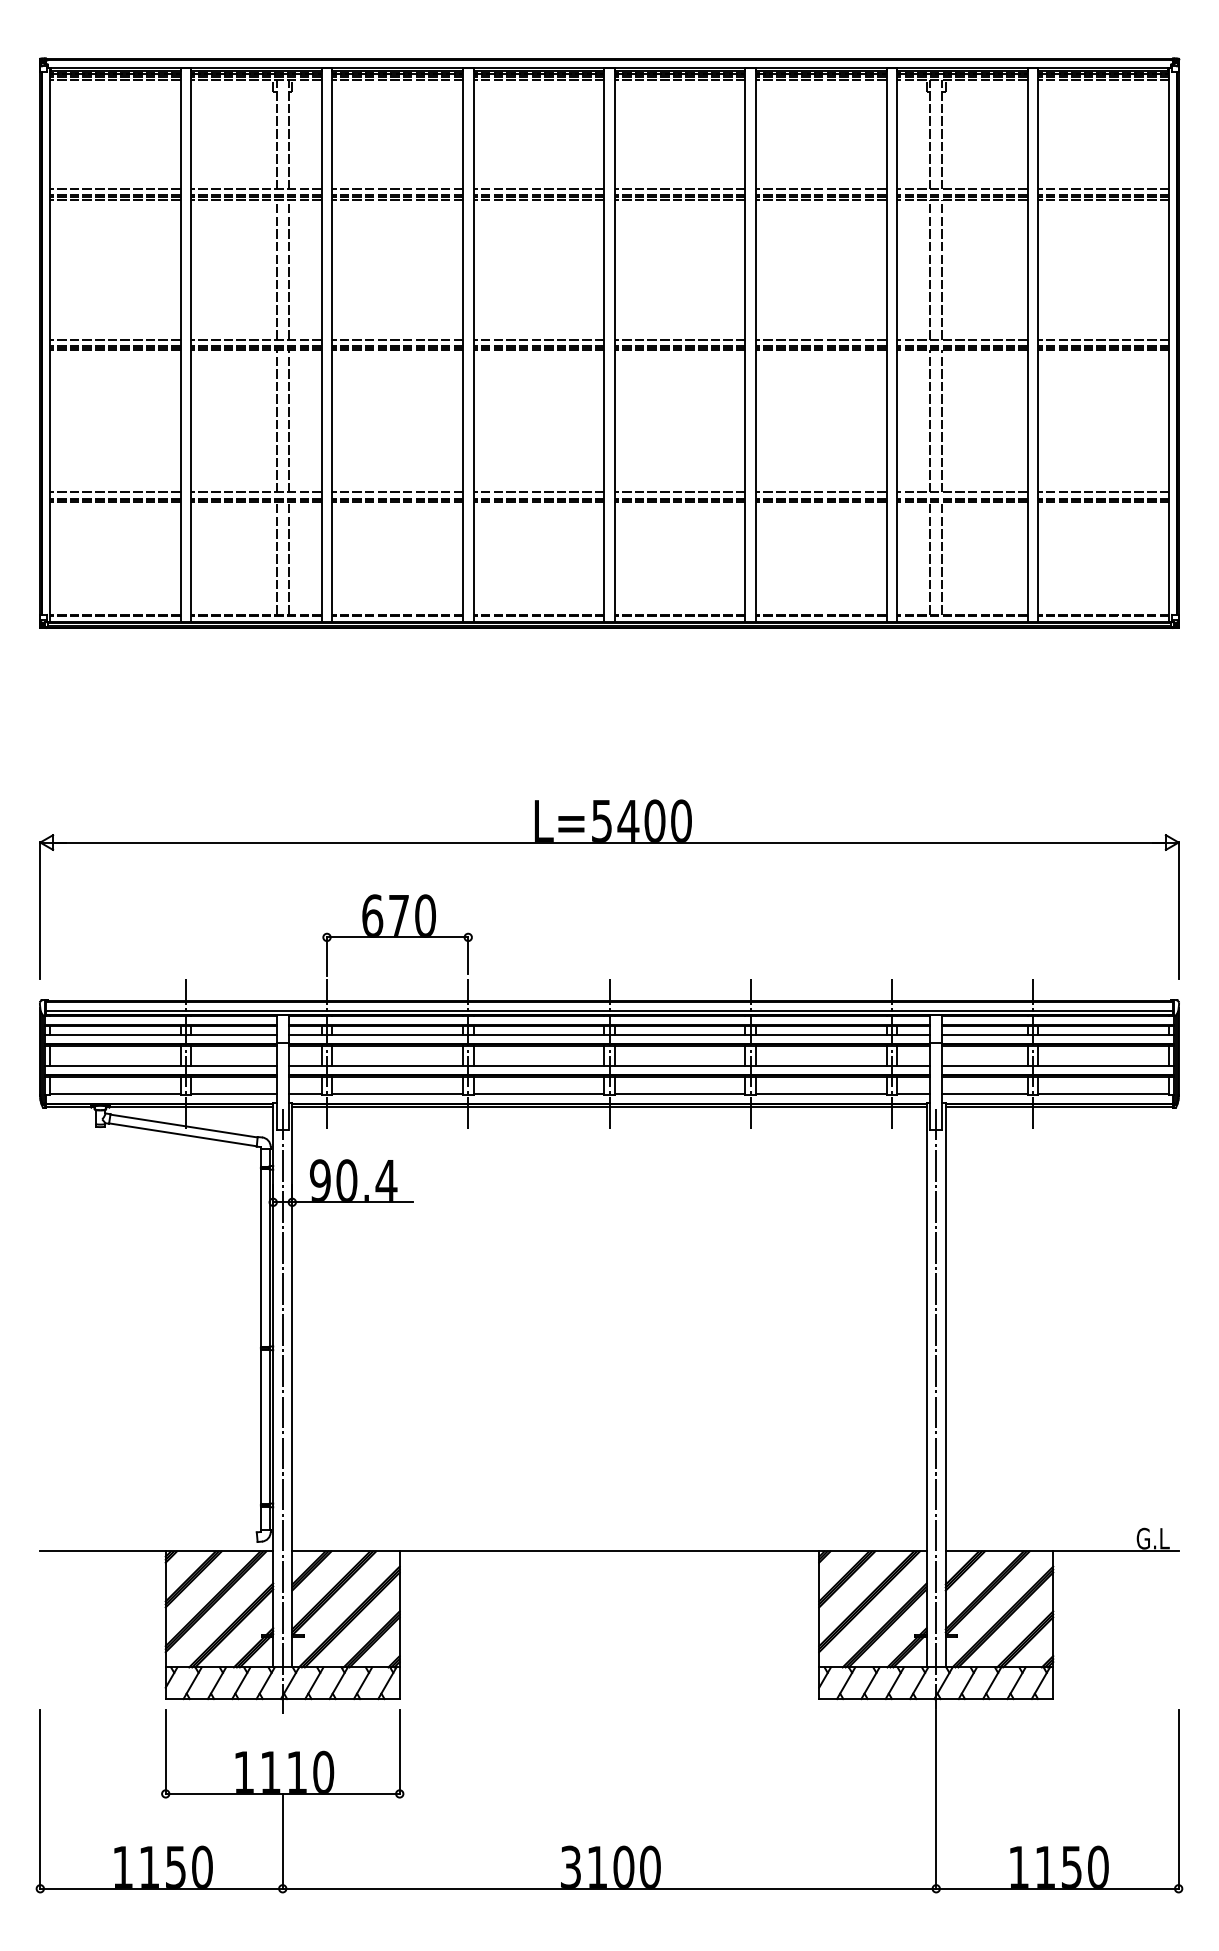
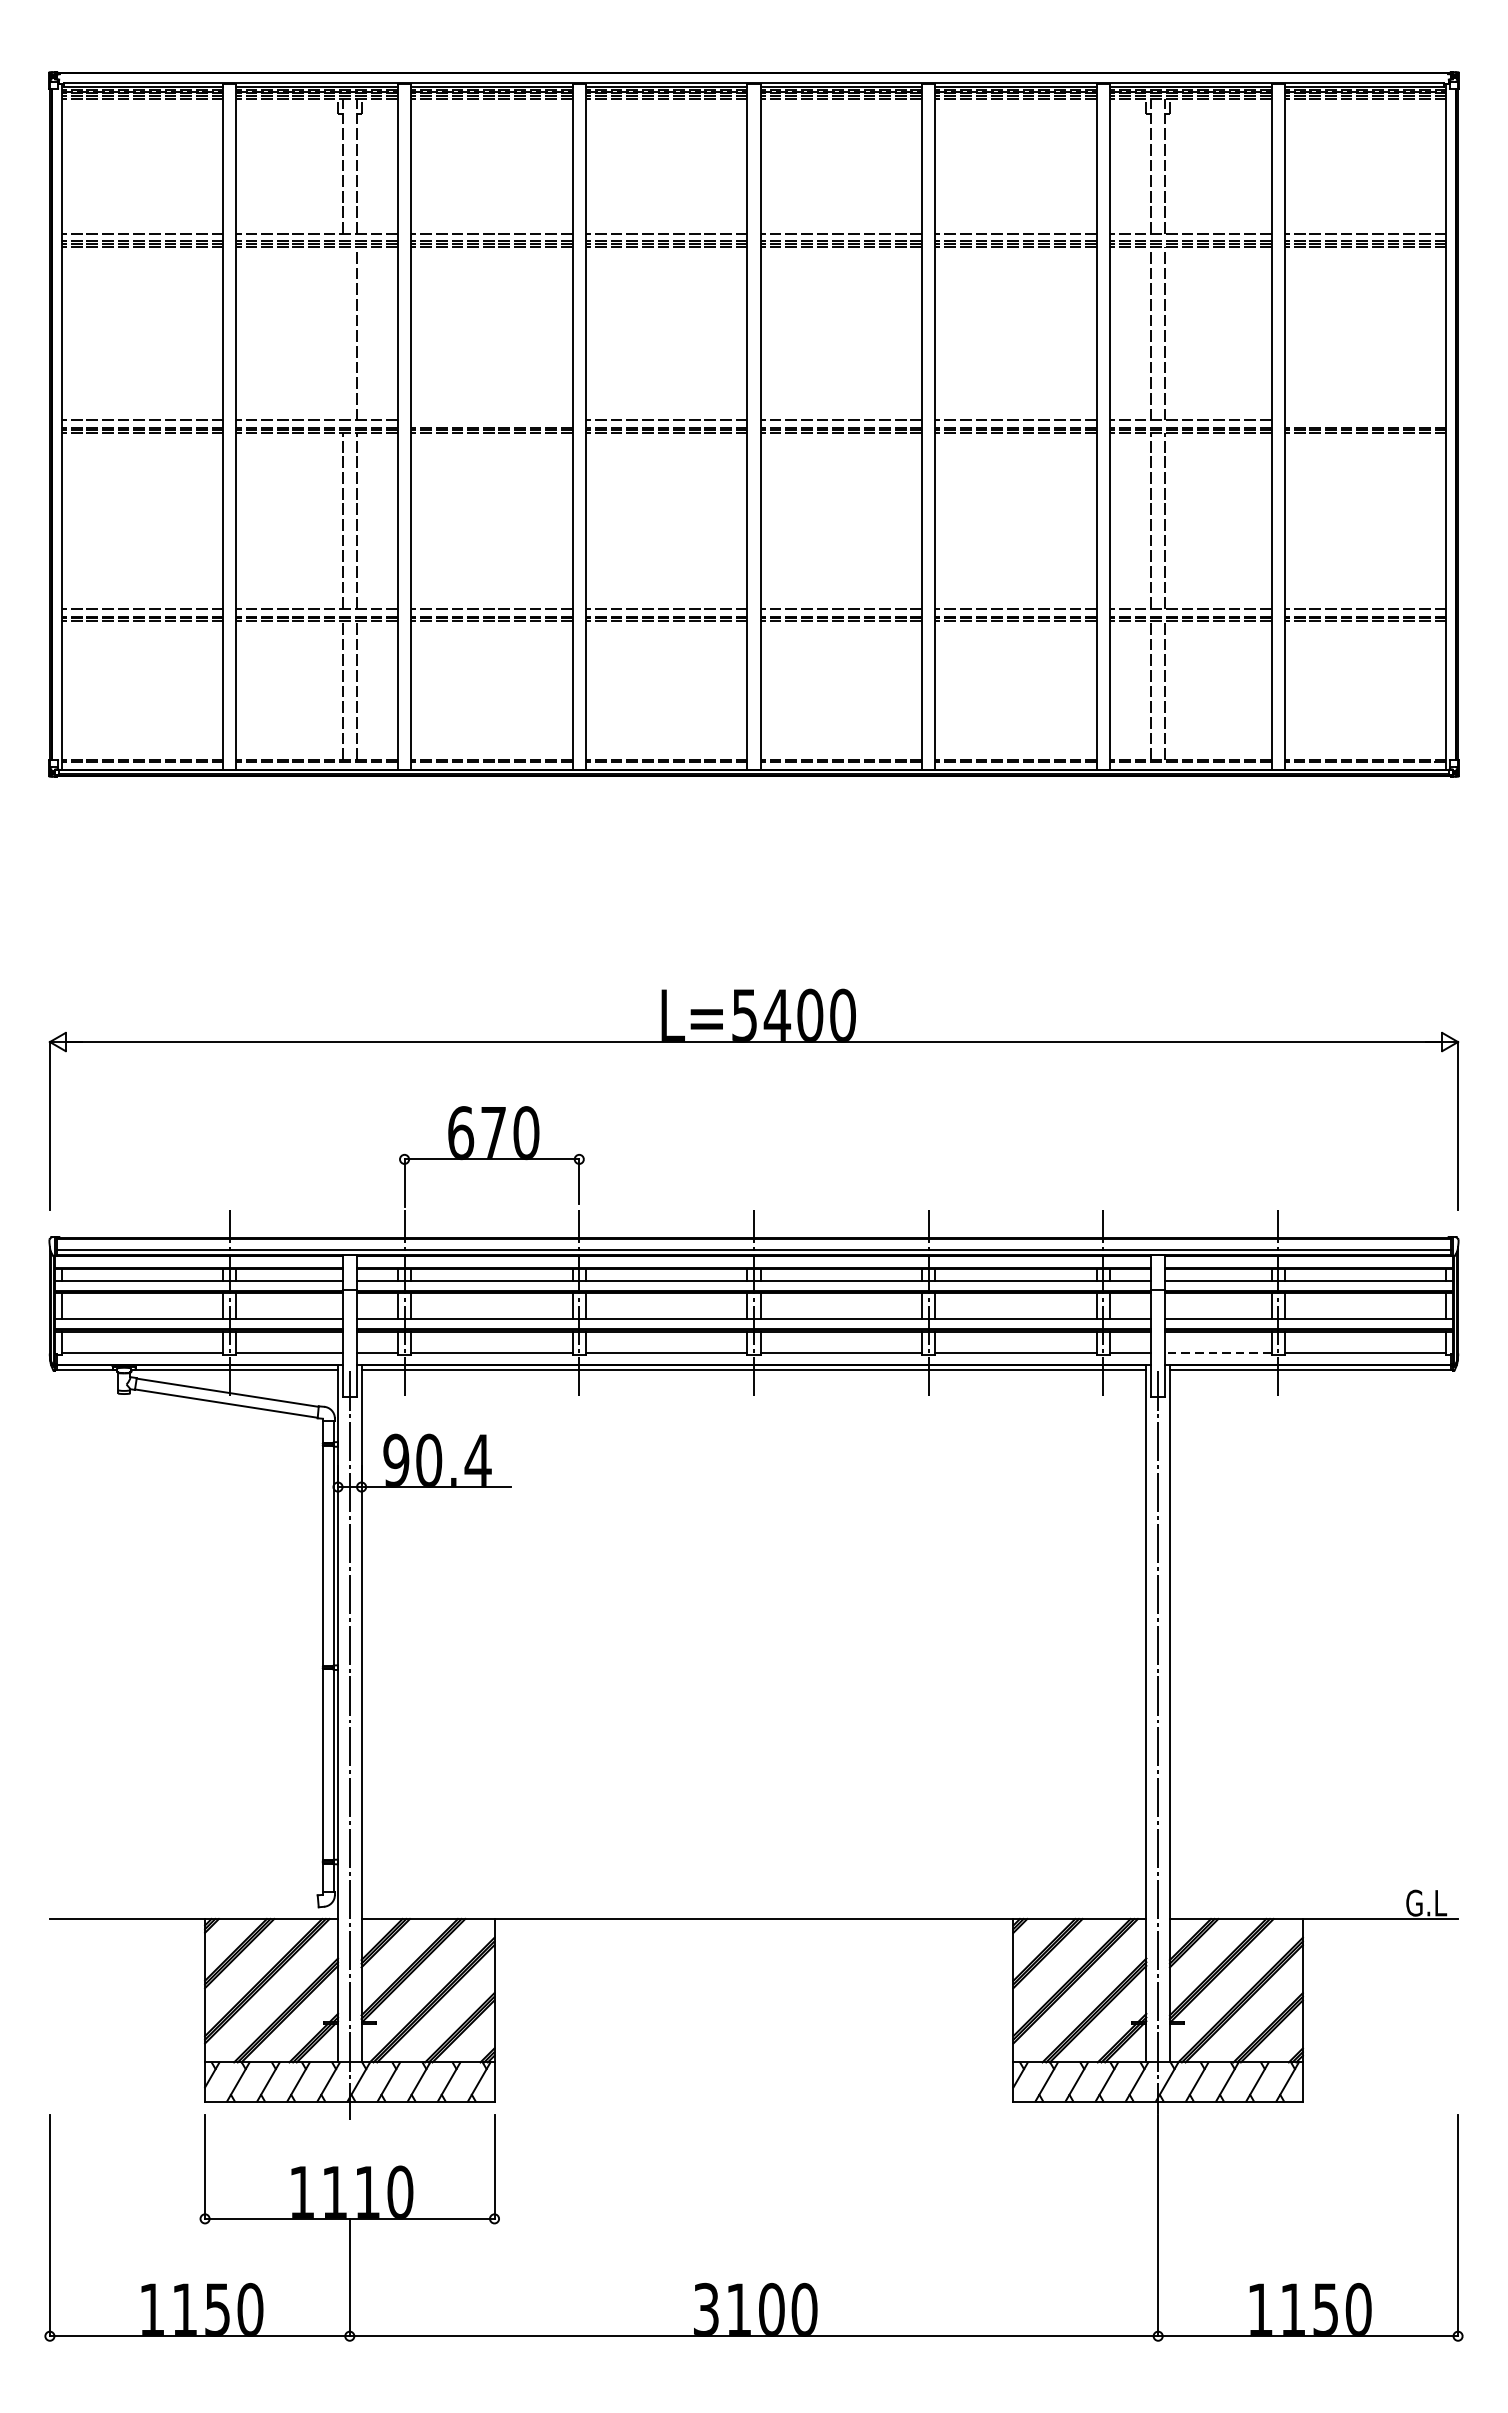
line: (276, 269) -> (342, 333), removed
line: (397, 339) -> (491, 419), removed
line: (1103, 339) -> (1365, 419), removed
line: (984, 1094) -> (1217, 1353), solid -> dashed

